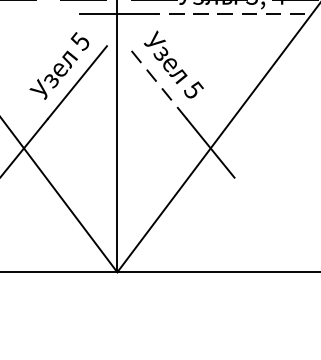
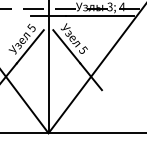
line: (229, 14) -> (99, 15), dashed -> solid
line: (156, 82) -> (66, 46), dashed -> solid

